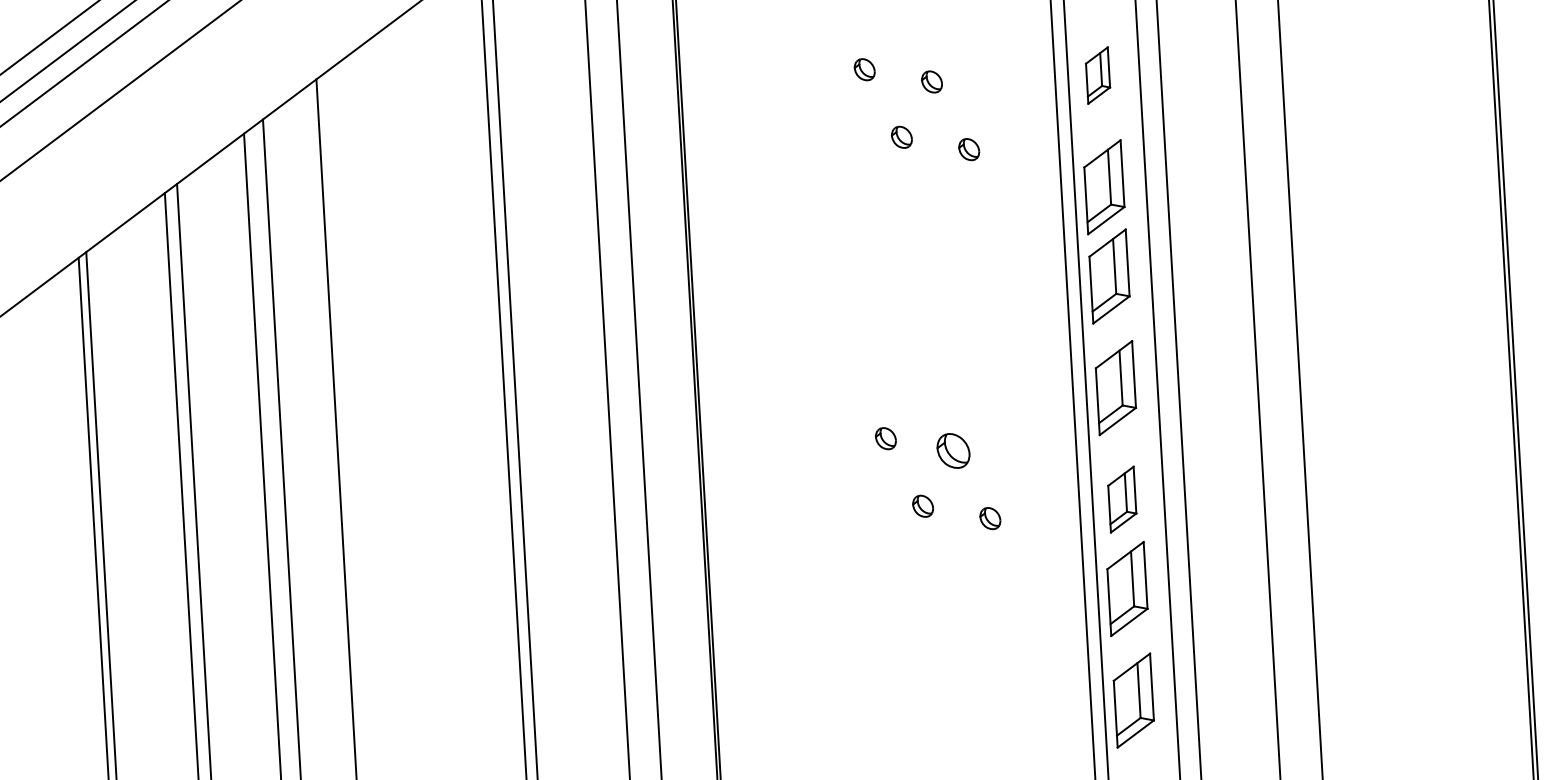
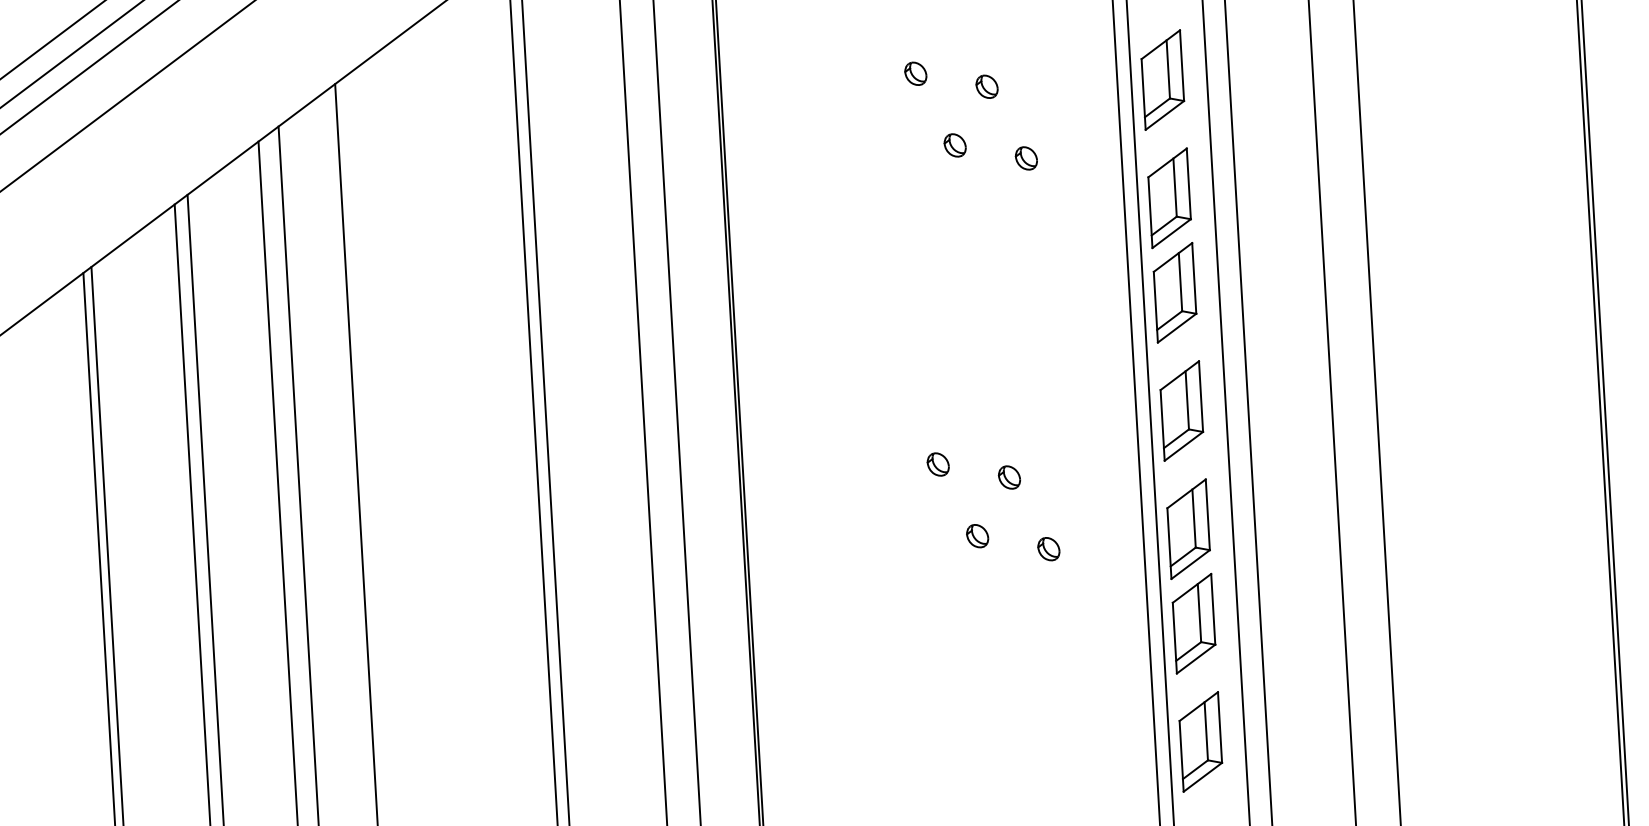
part: (1097, 75) -> (1162, 79), size x1.67
part: (952, 450) -> (1008, 477), size x0.62
part: (1122, 499) -> (1188, 528), size x1.43

